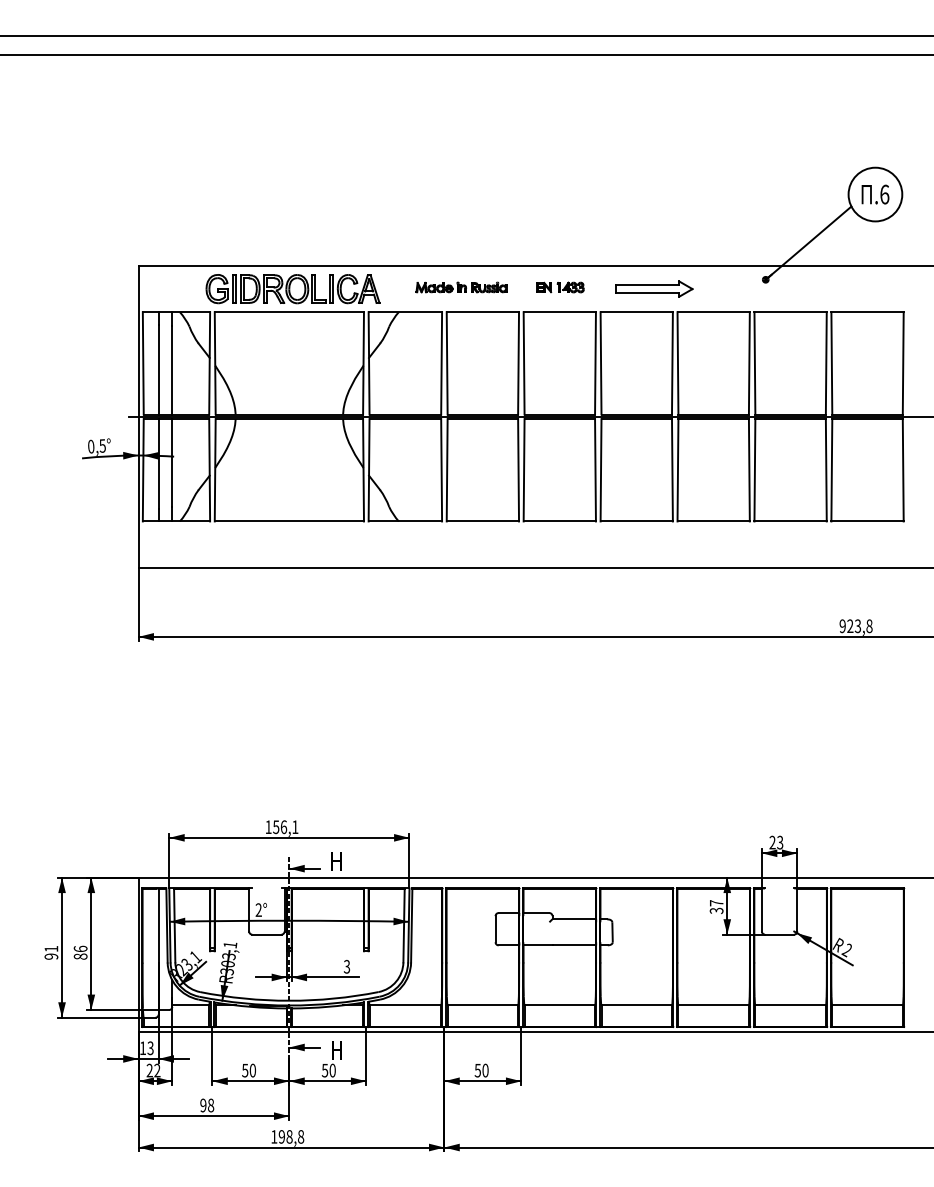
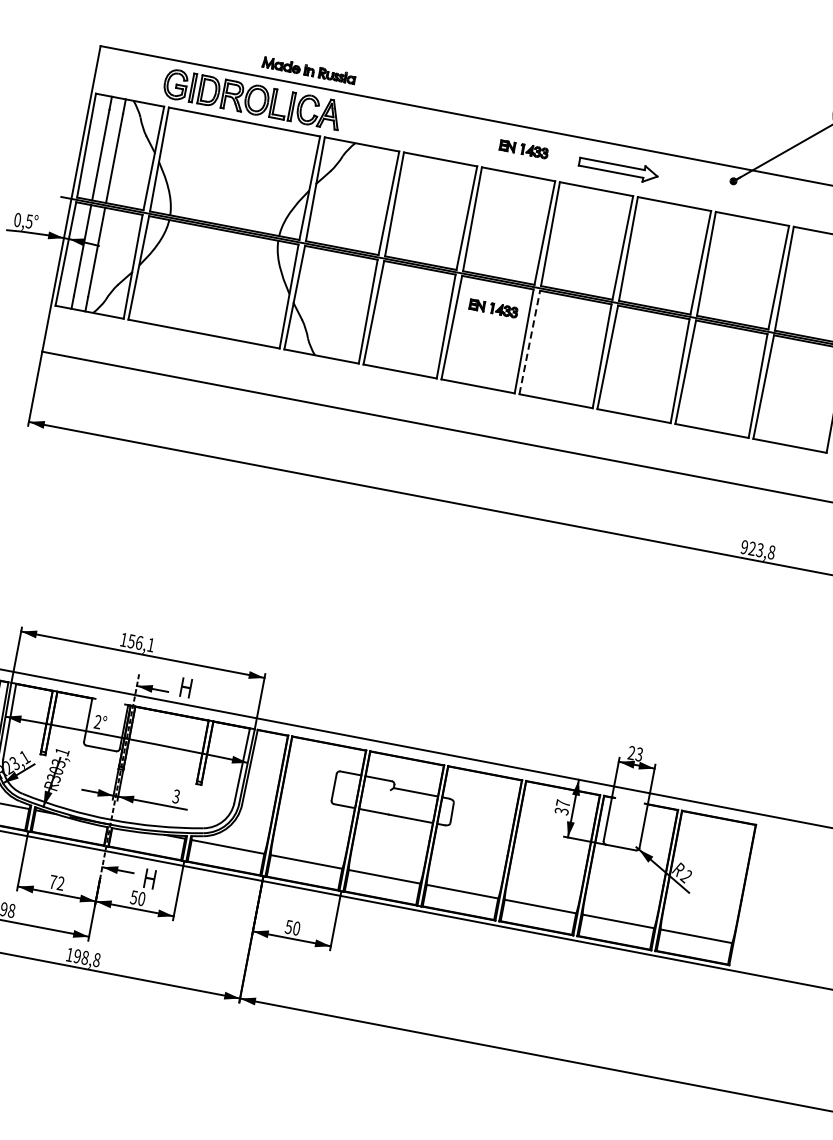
part: (461, 287) -> (309, 70), moved
part: (560, 444) -> (493, 308), added
line: (601, 469) -> (530, 341), solid -> dashed
text: (248, 1070) -> (56, 882), 50 -> 72

